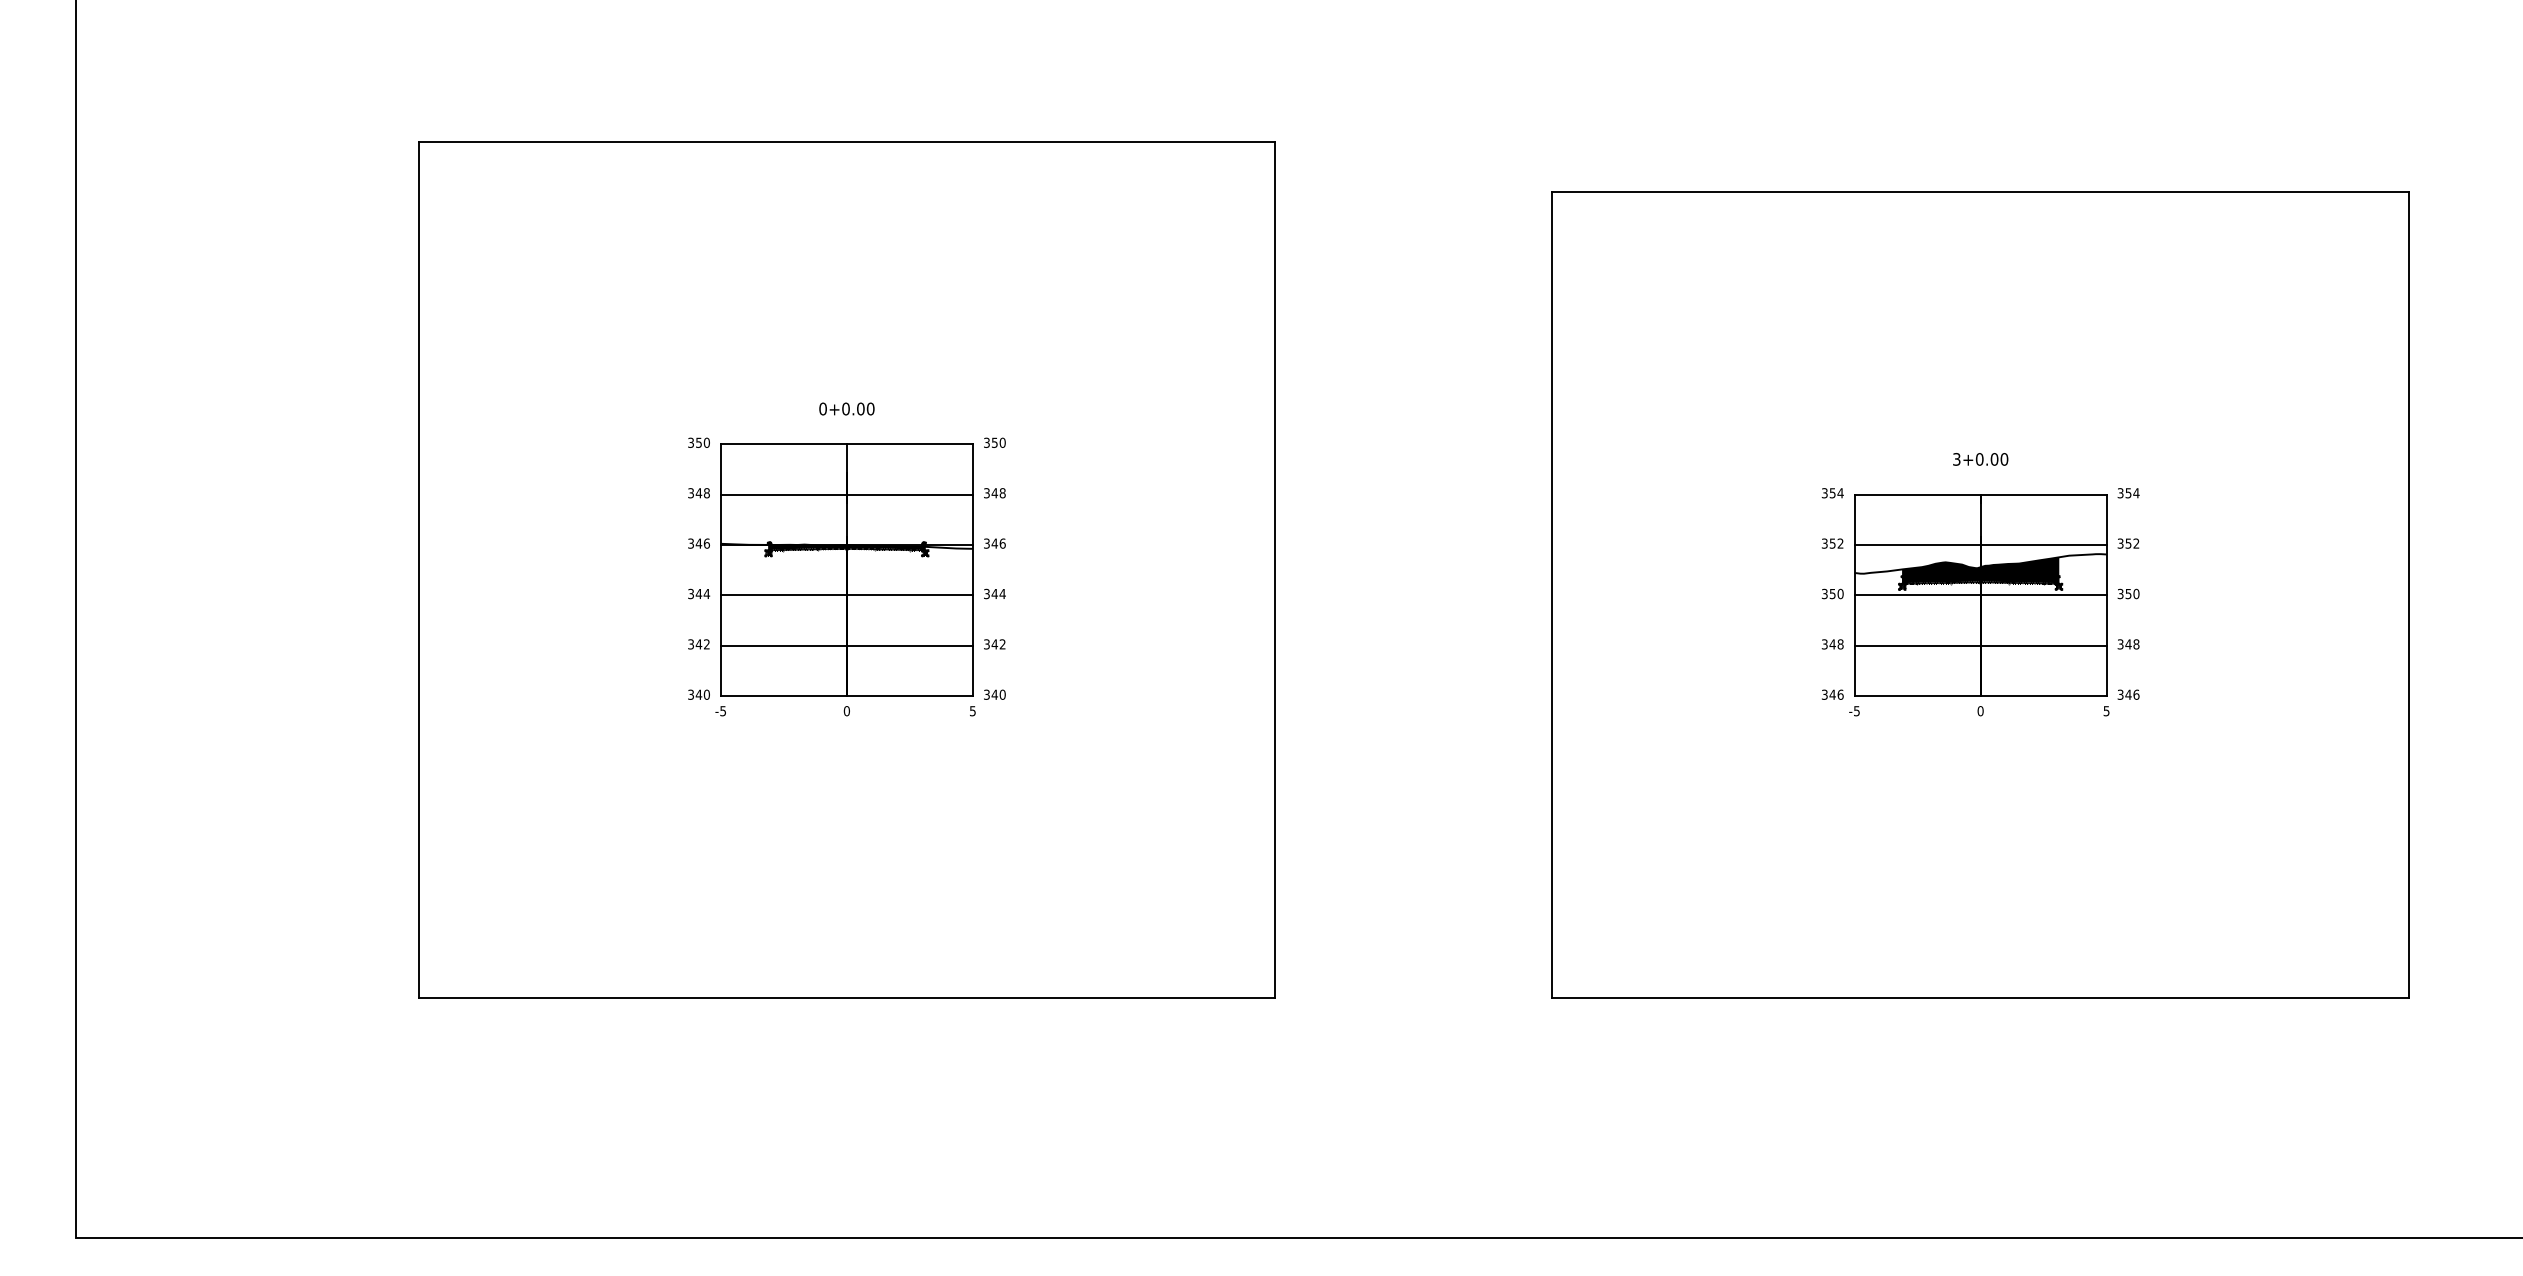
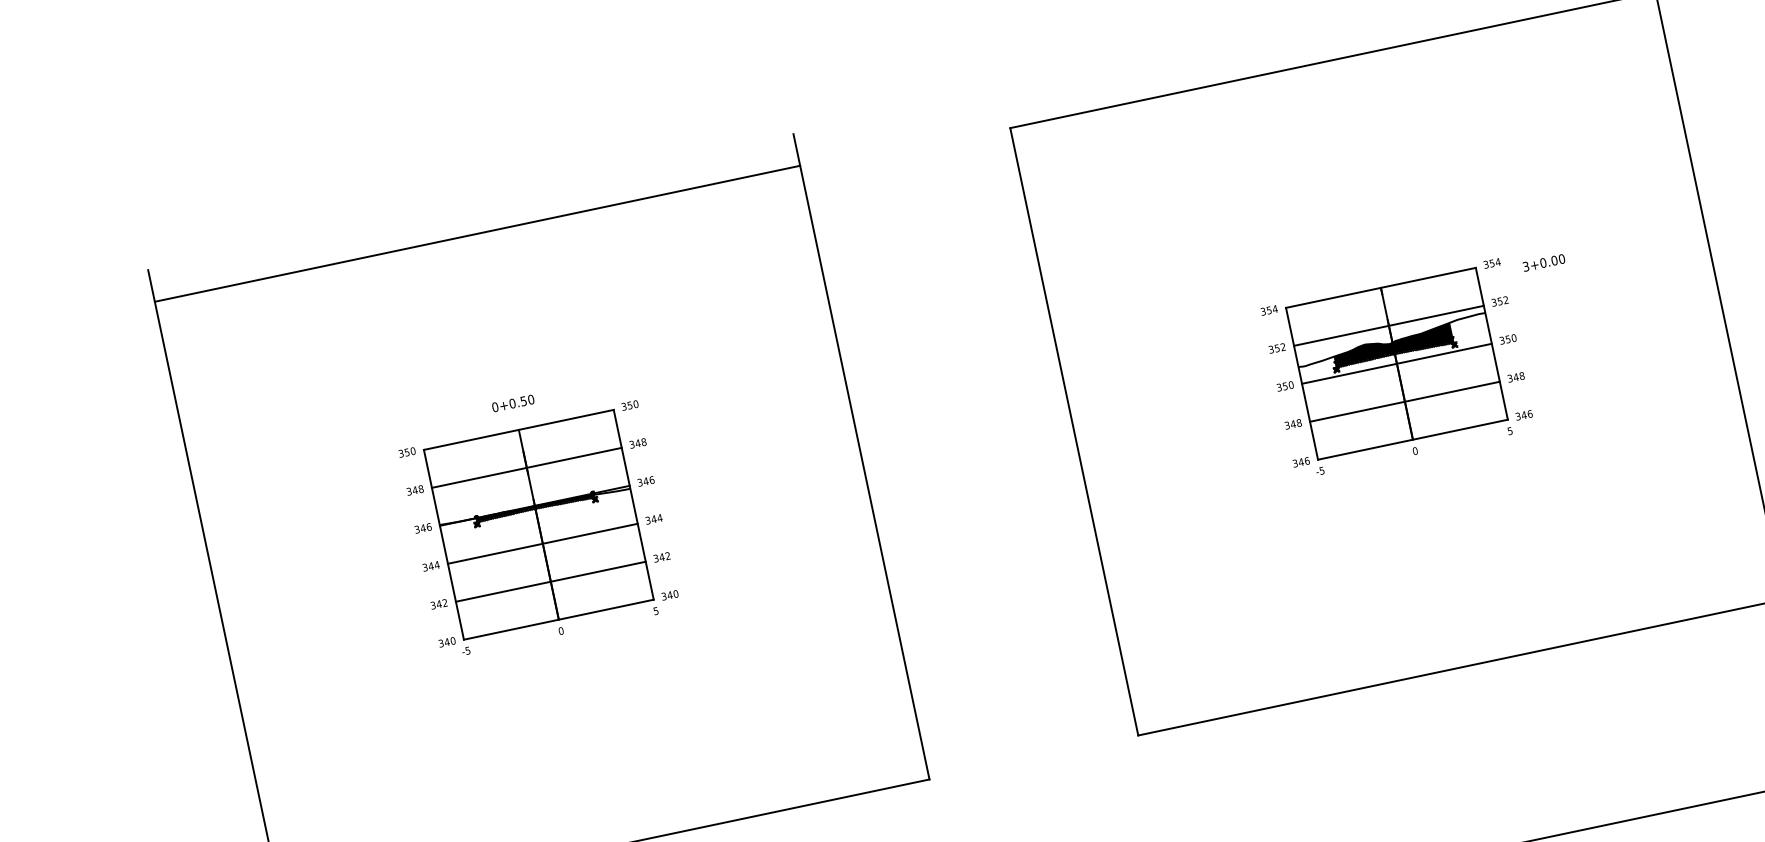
line: (846, 141) -> (477, 233), moved
text: (860, 408) -> (523, 400), 0+0.00 -> 0+0.50
text: (1980, 459) -> (1543, 262), moved

